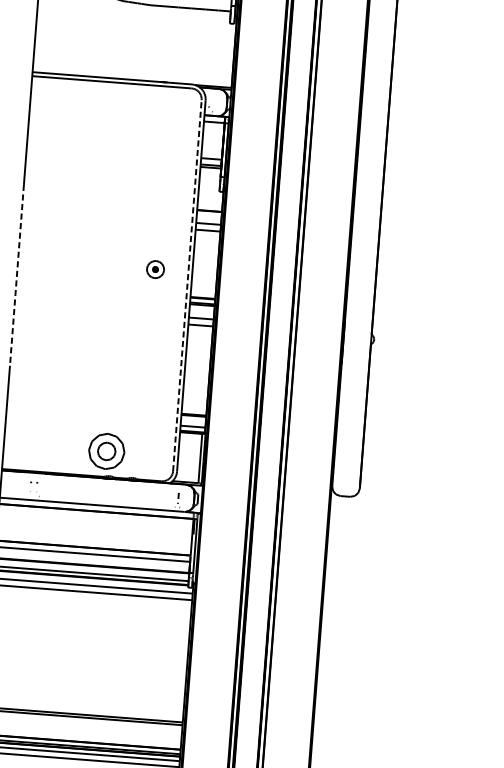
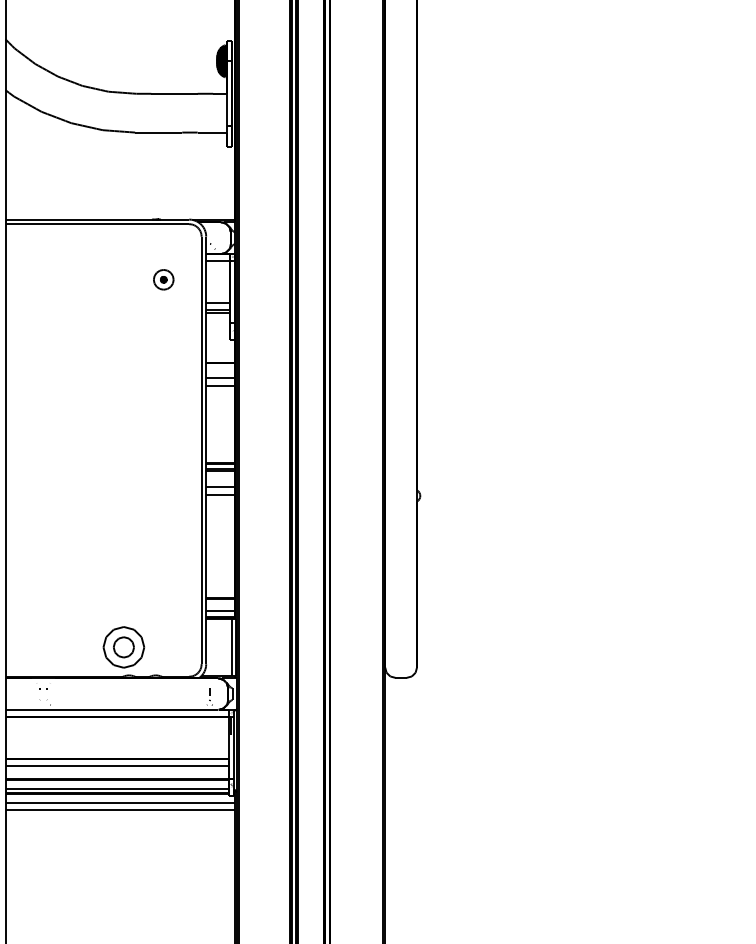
part: (155, 269) -> (163, 279), moved
line: (16, 276) -> (5, 454), dashed -> solid
line: (187, 285) -> (201, 450), dashed -> solid

